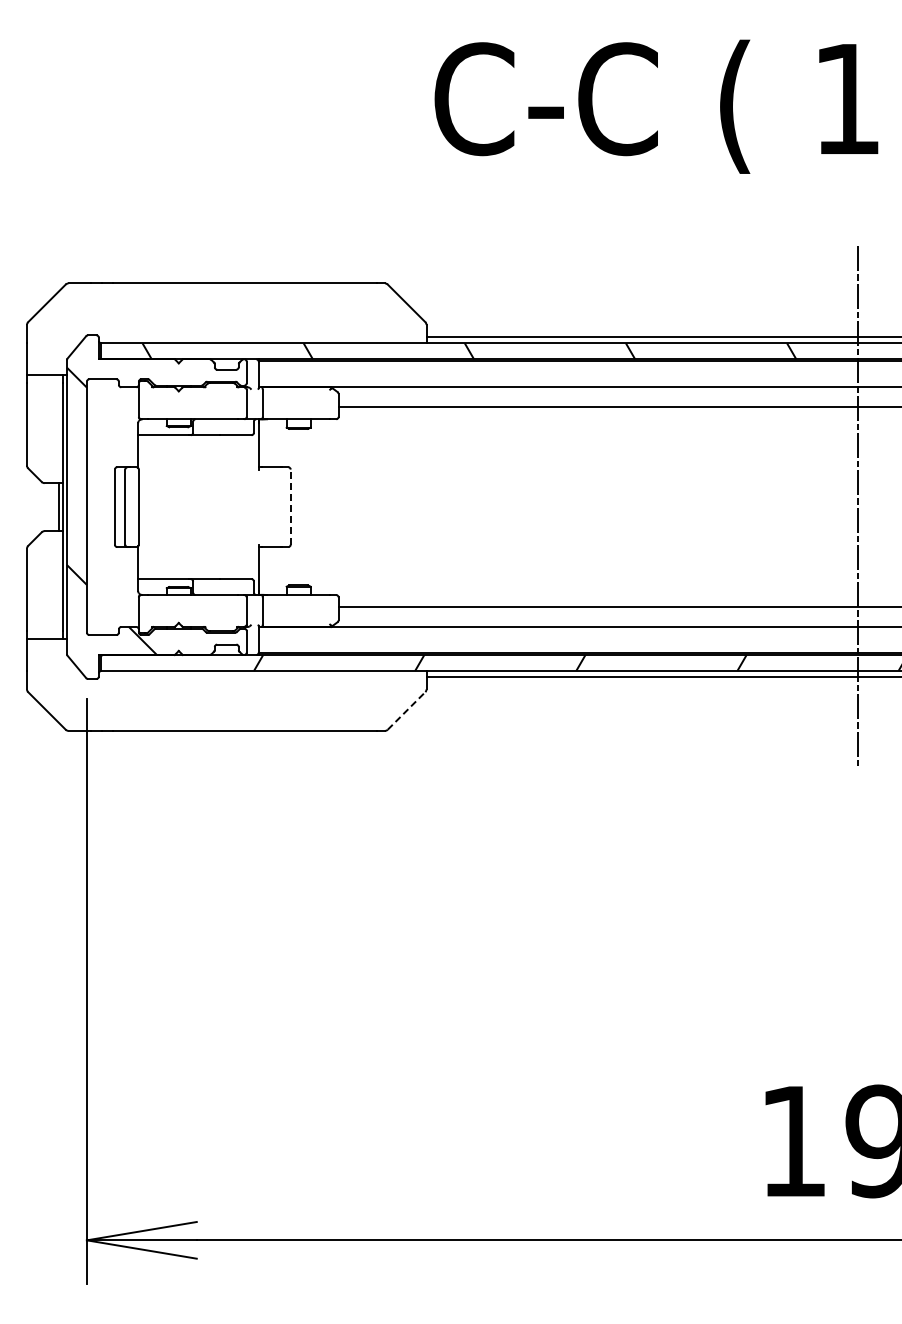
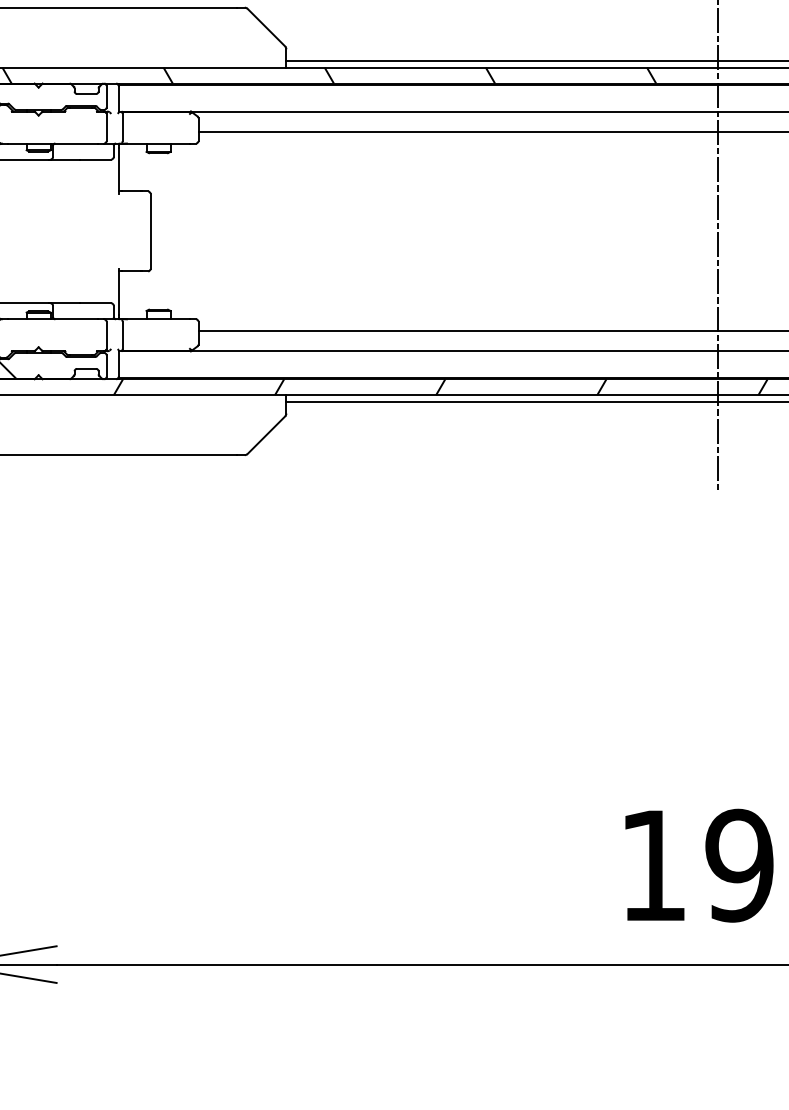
line: (290, 507) -> (150, 231), dashed -> solid
line: (406, 710) -> (266, 434), dashed -> solid

